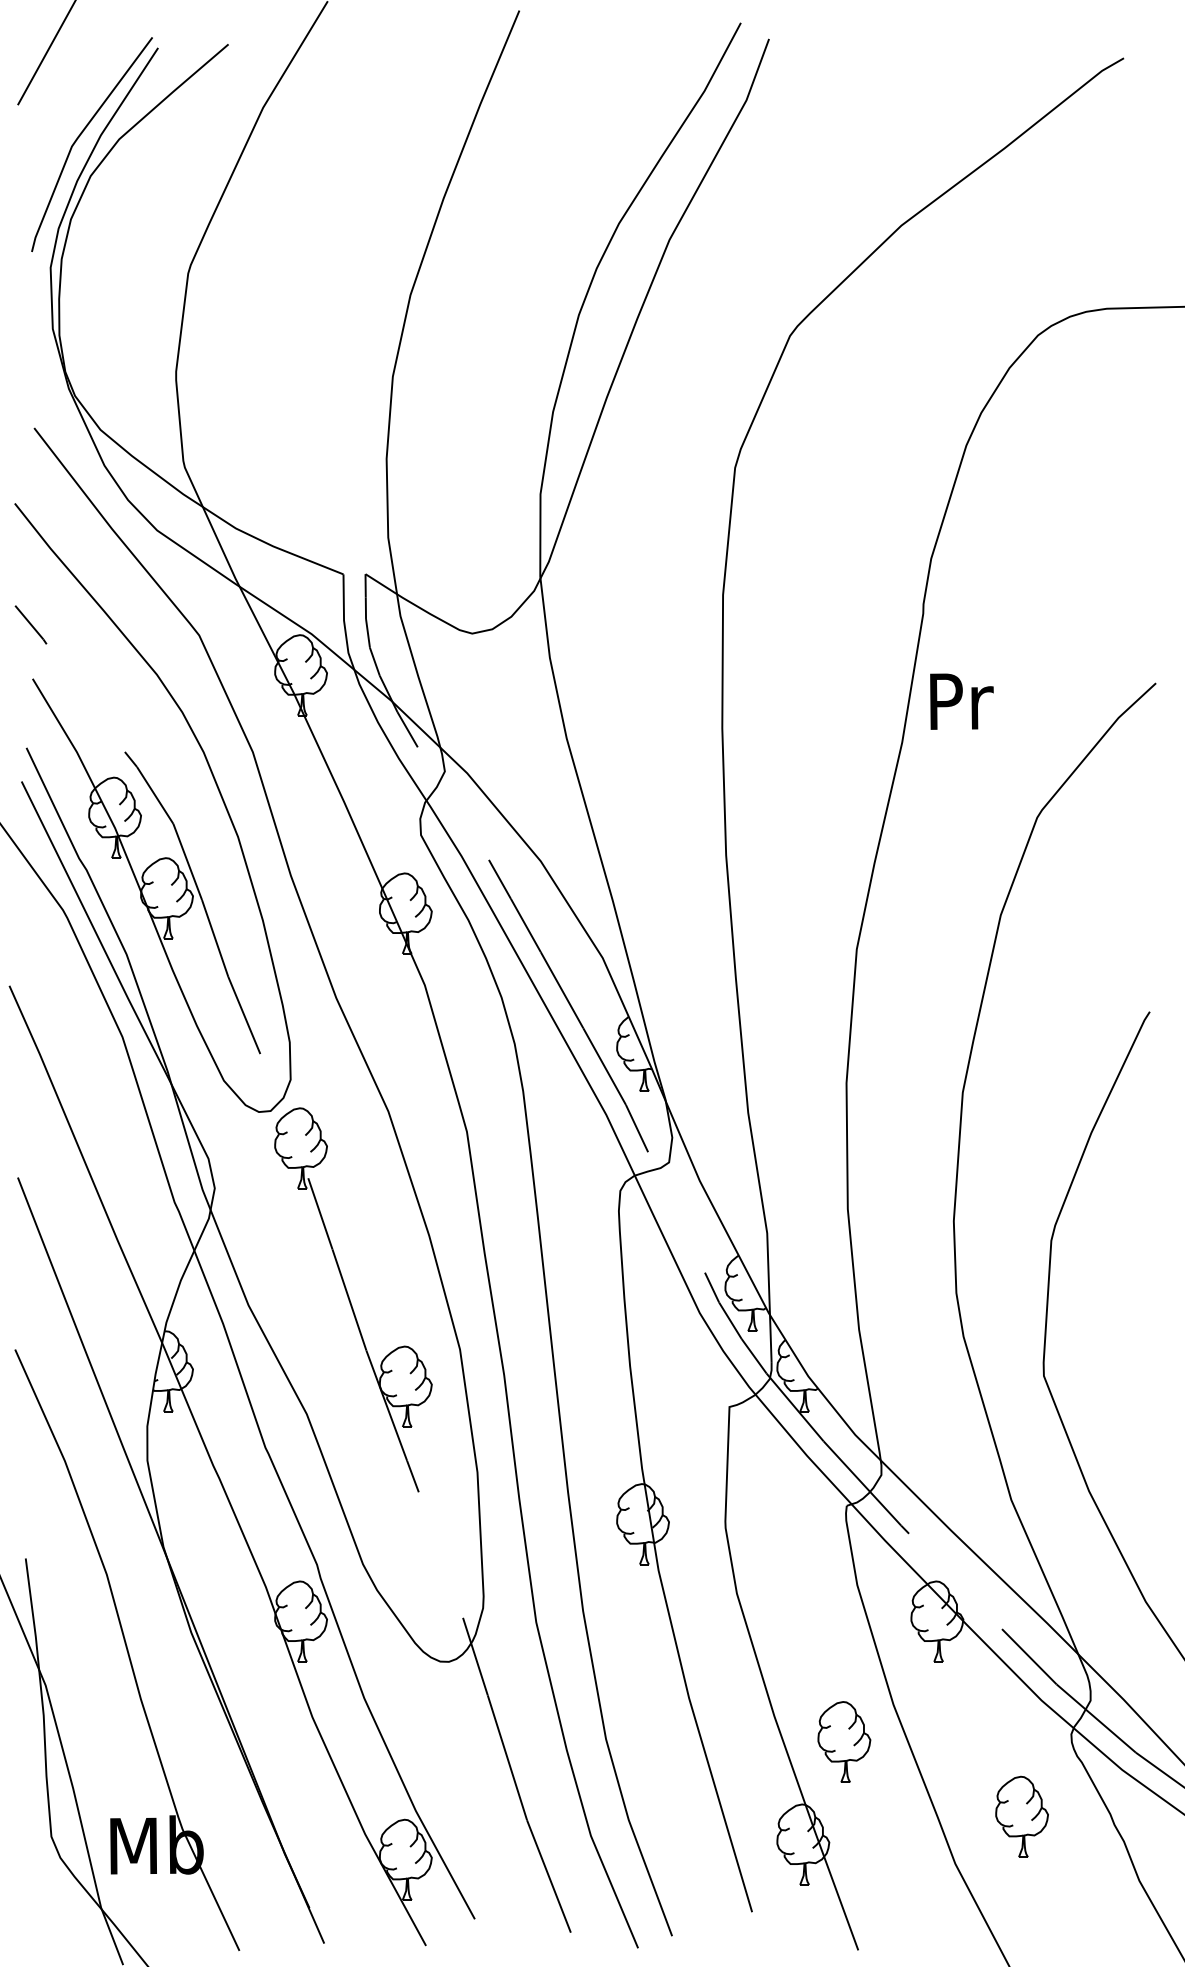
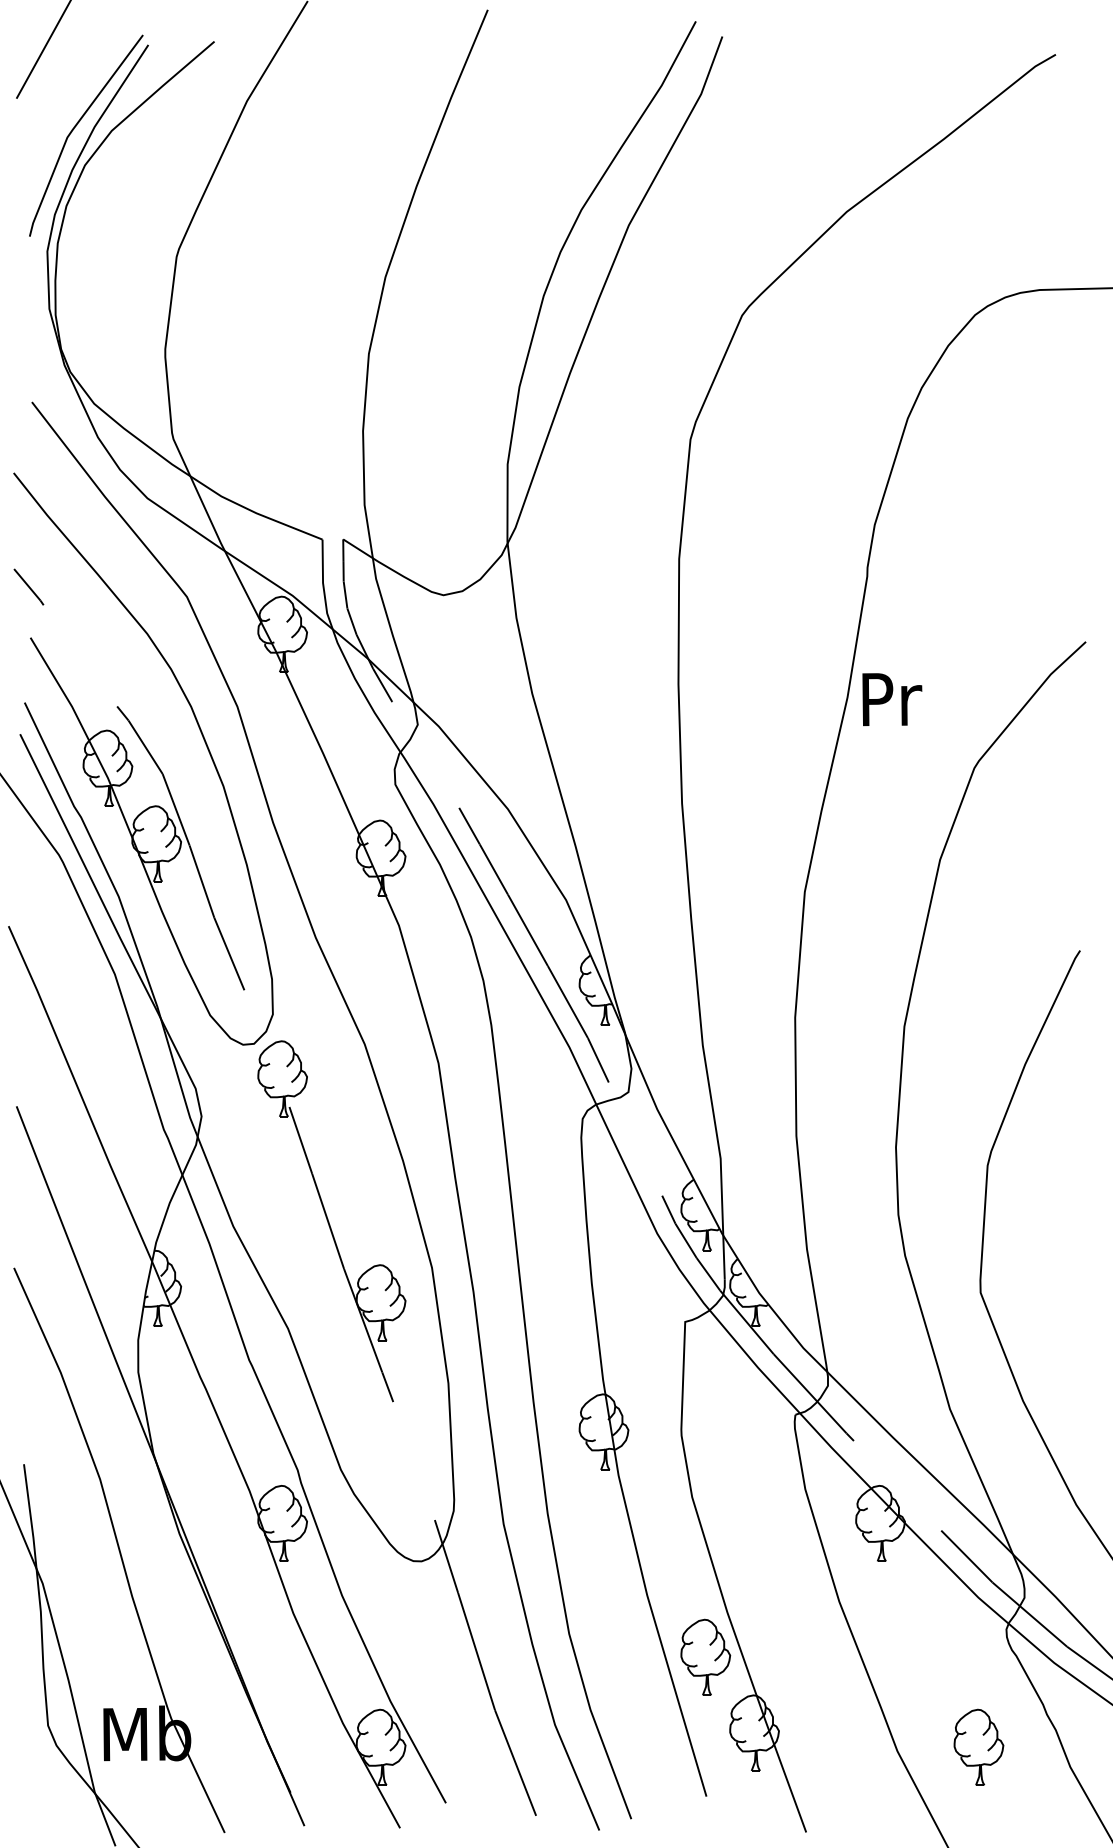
text: (961, 701) -> (891, 699), moved
part: (844, 1741) -> (705, 1656), moved
part: (1021, 1816) -> (978, 1747), moved

